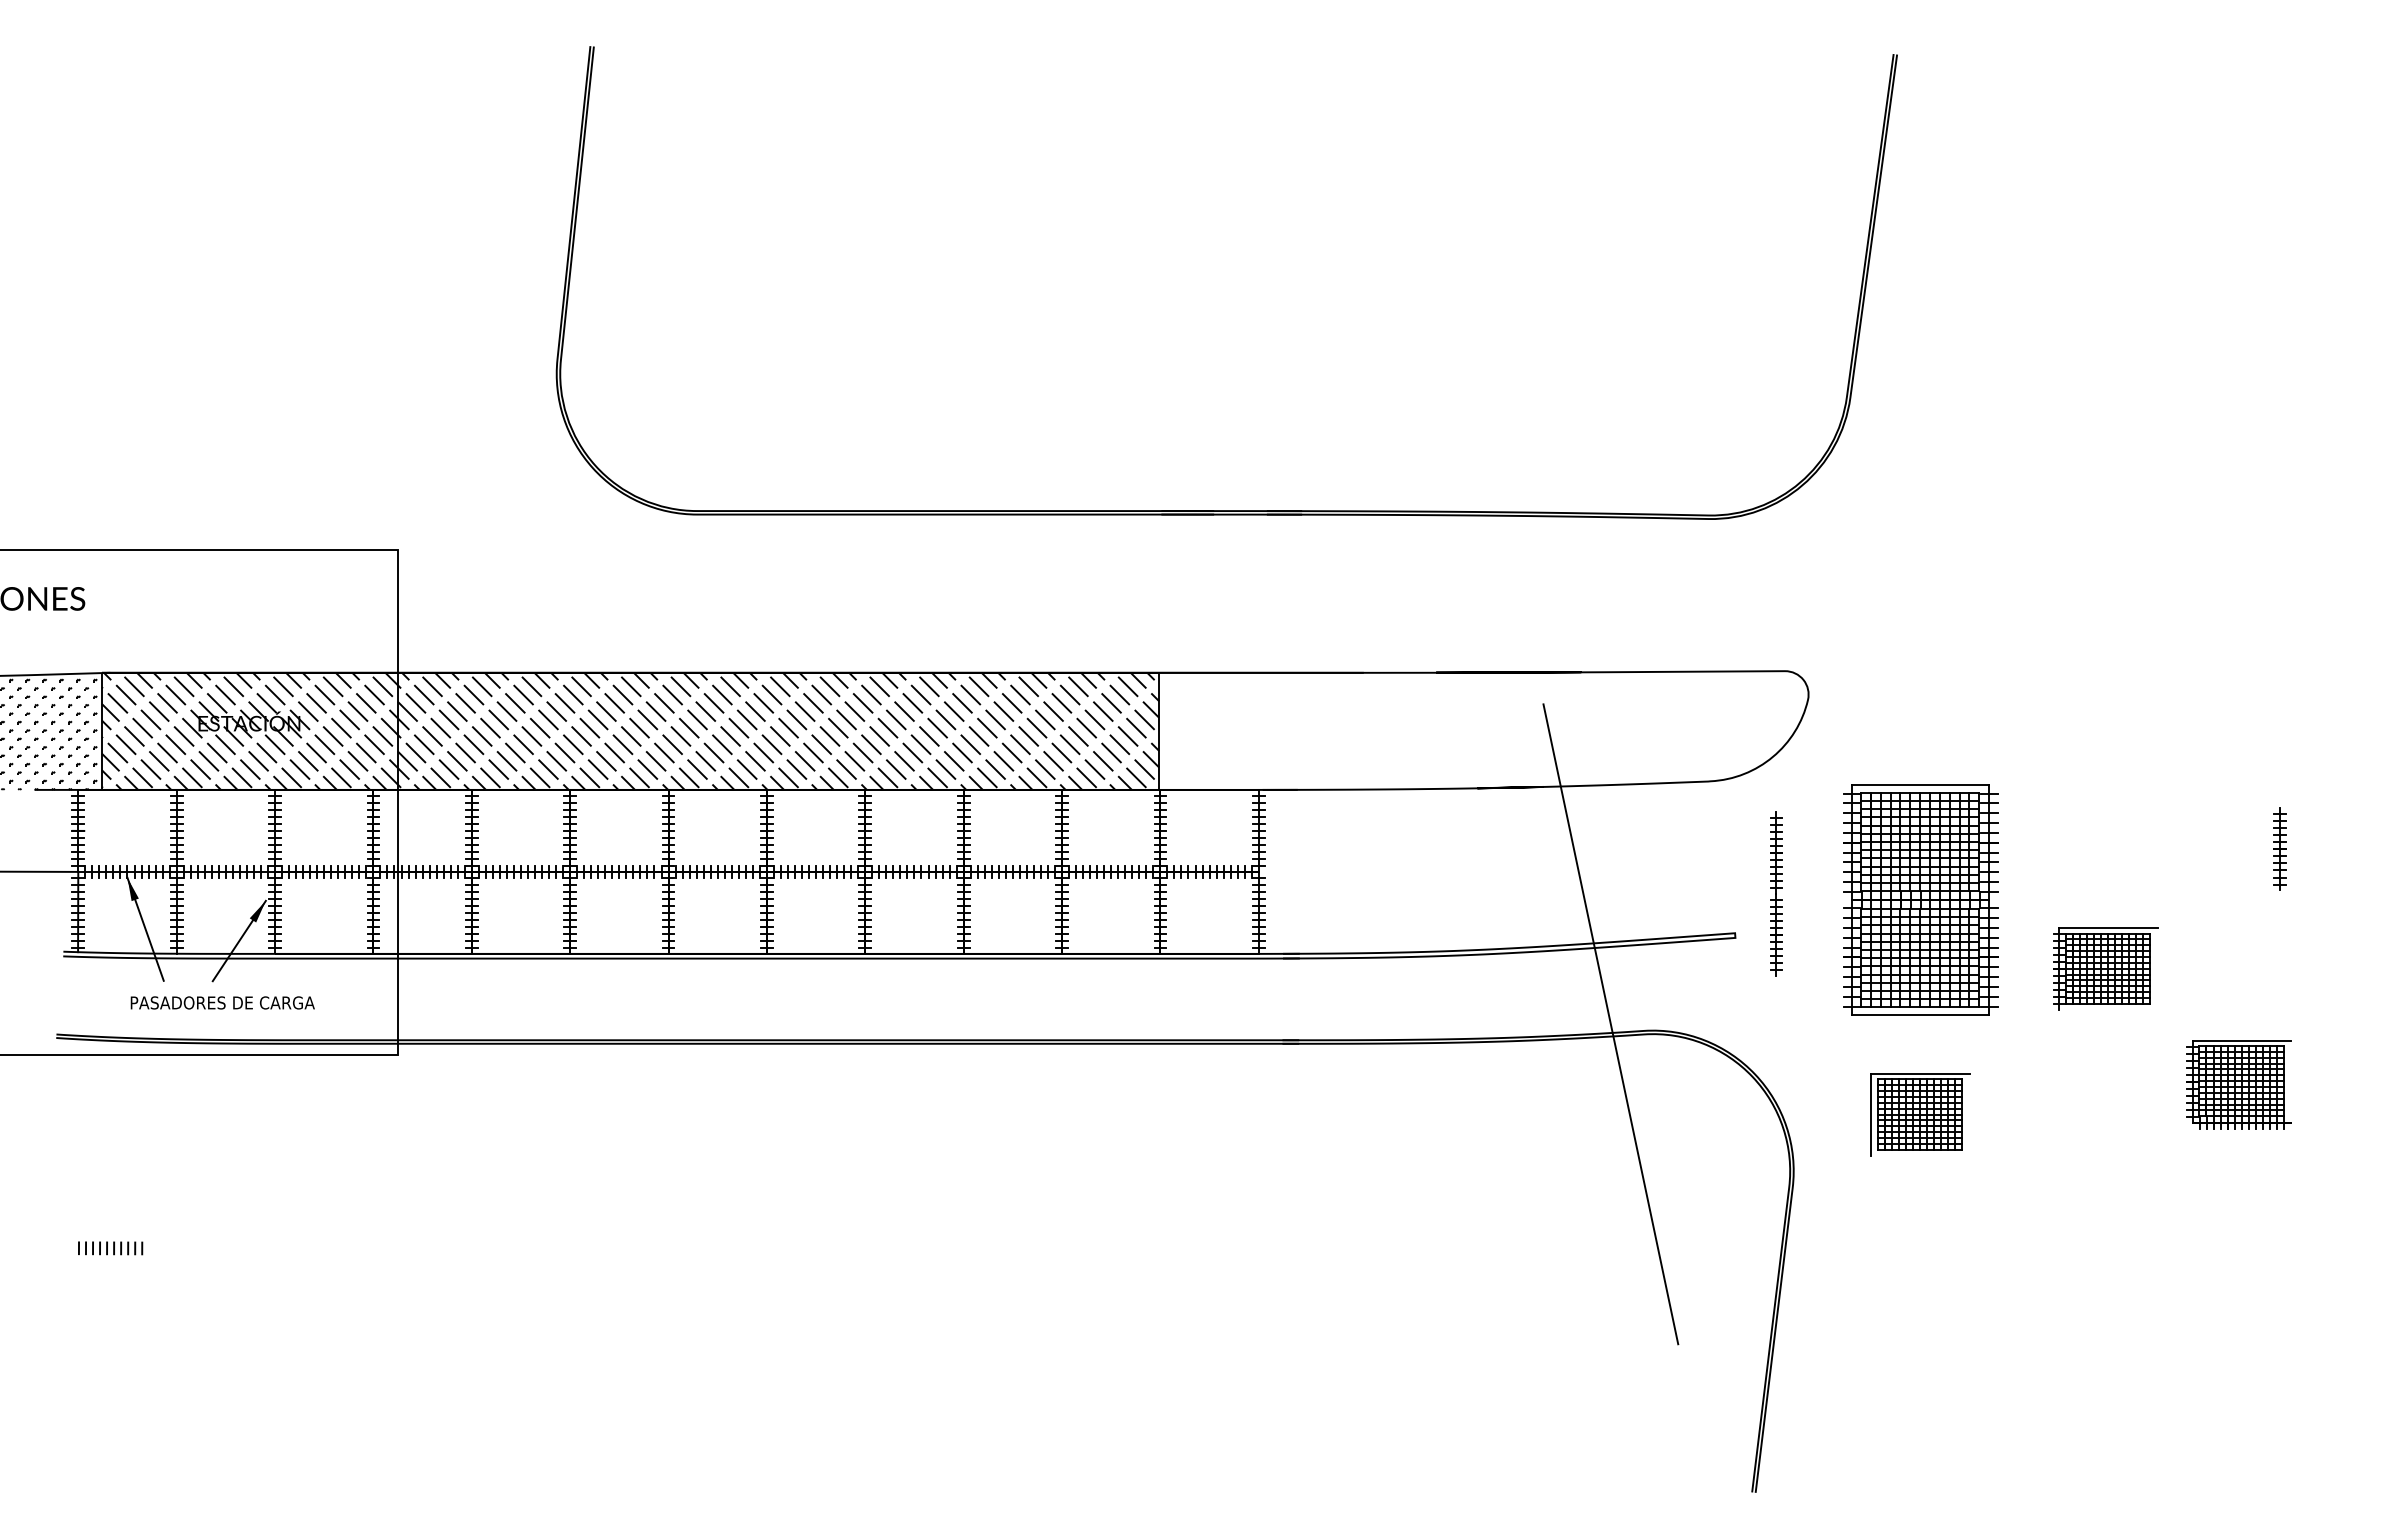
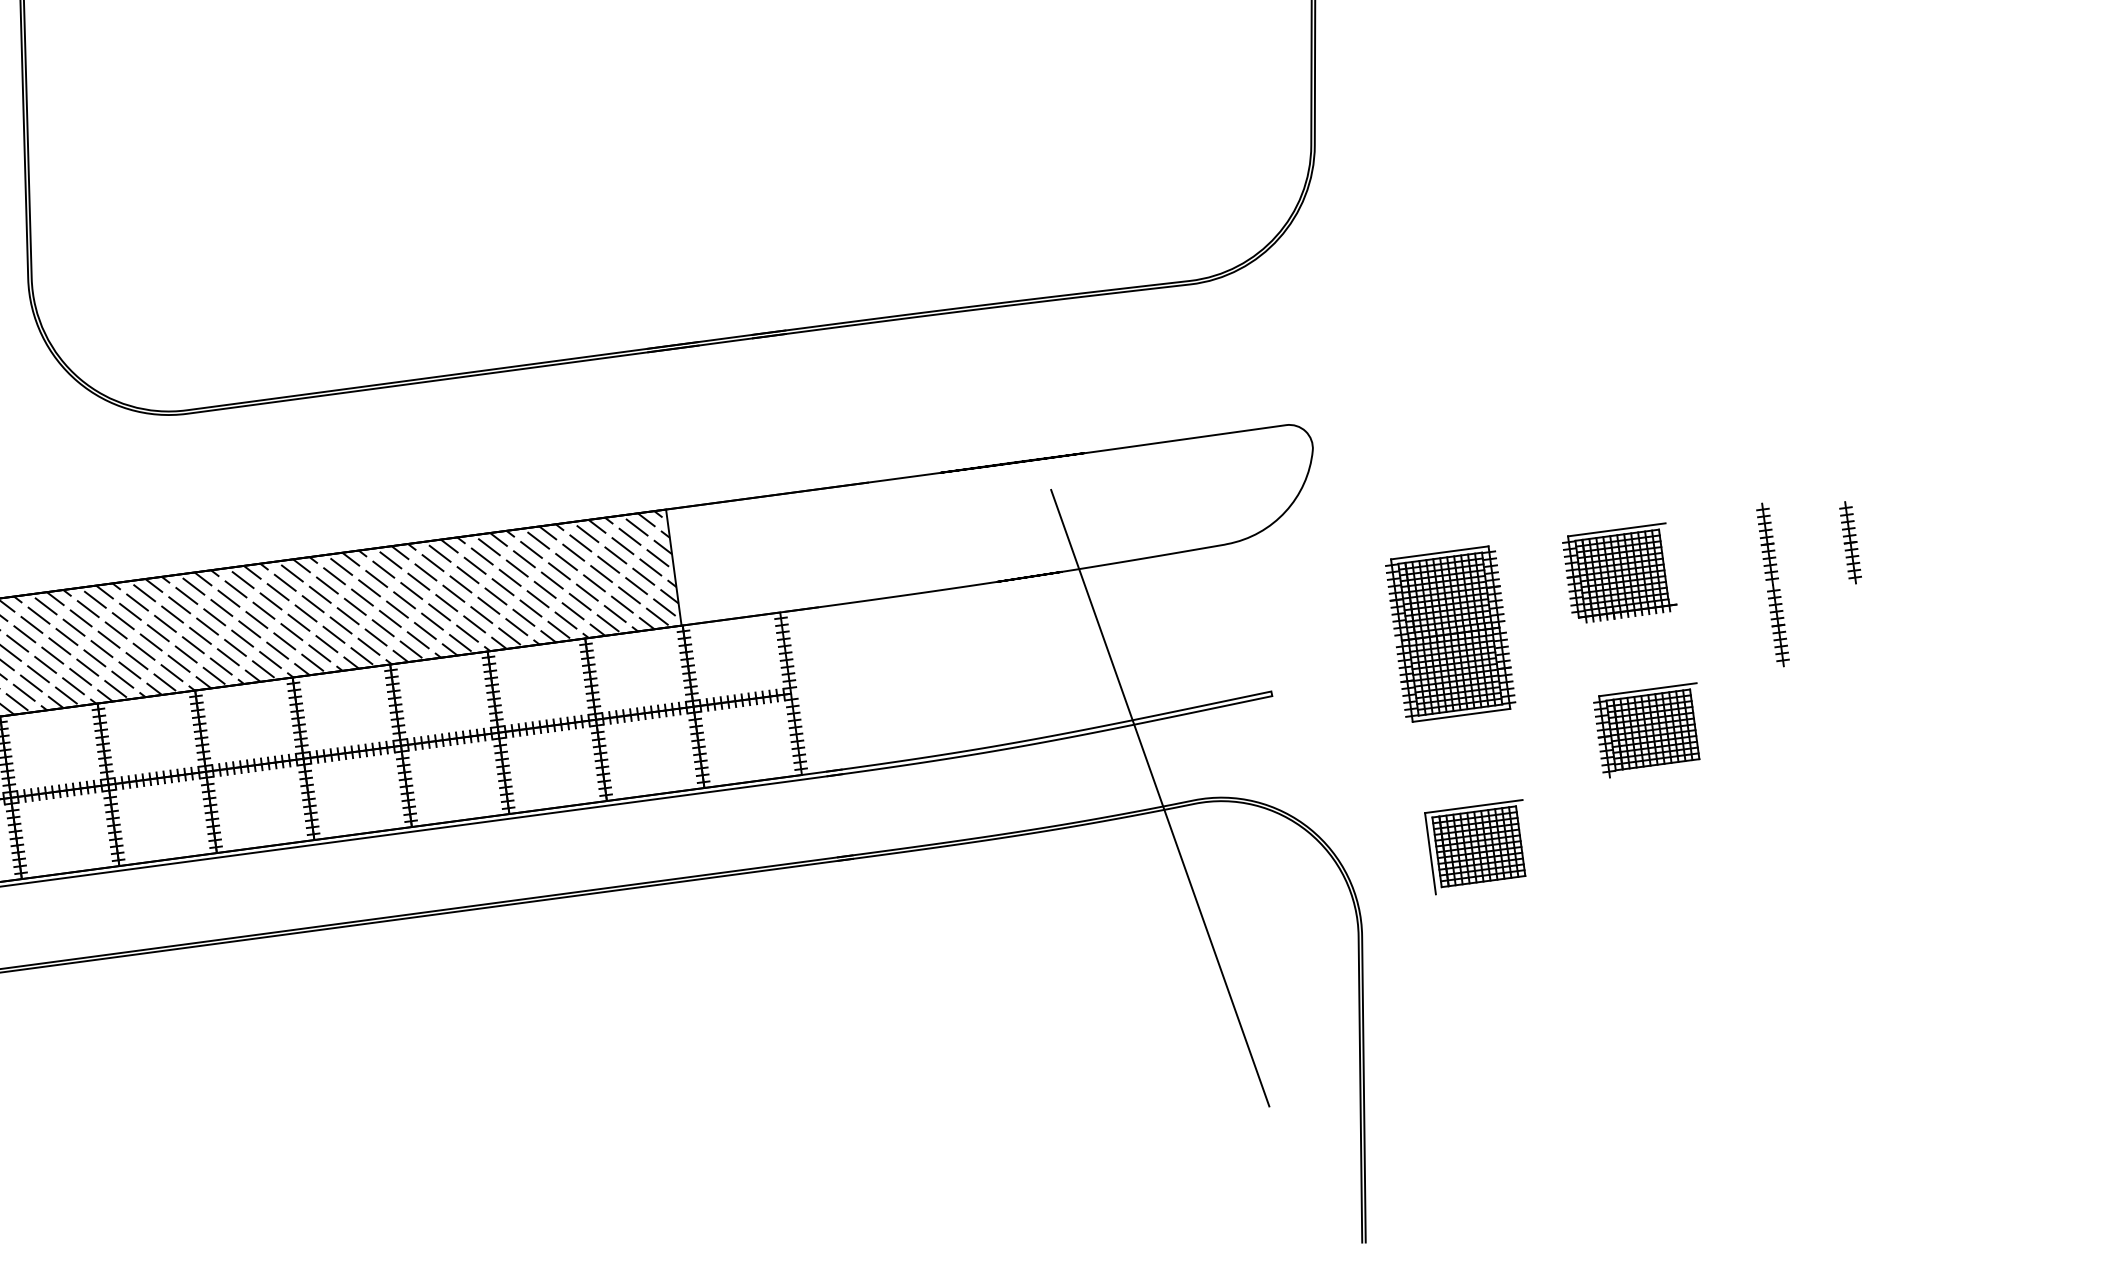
part: (2279, 848) -> (1850, 541), moved
part: (1776, 893) -> (1773, 584), moved
part: (1919, 899) -> (1449, 633), size x0.71
part: (2105, 968) -> (1650, 730), moved
part: (2238, 1084) -> (1619, 573), moved

